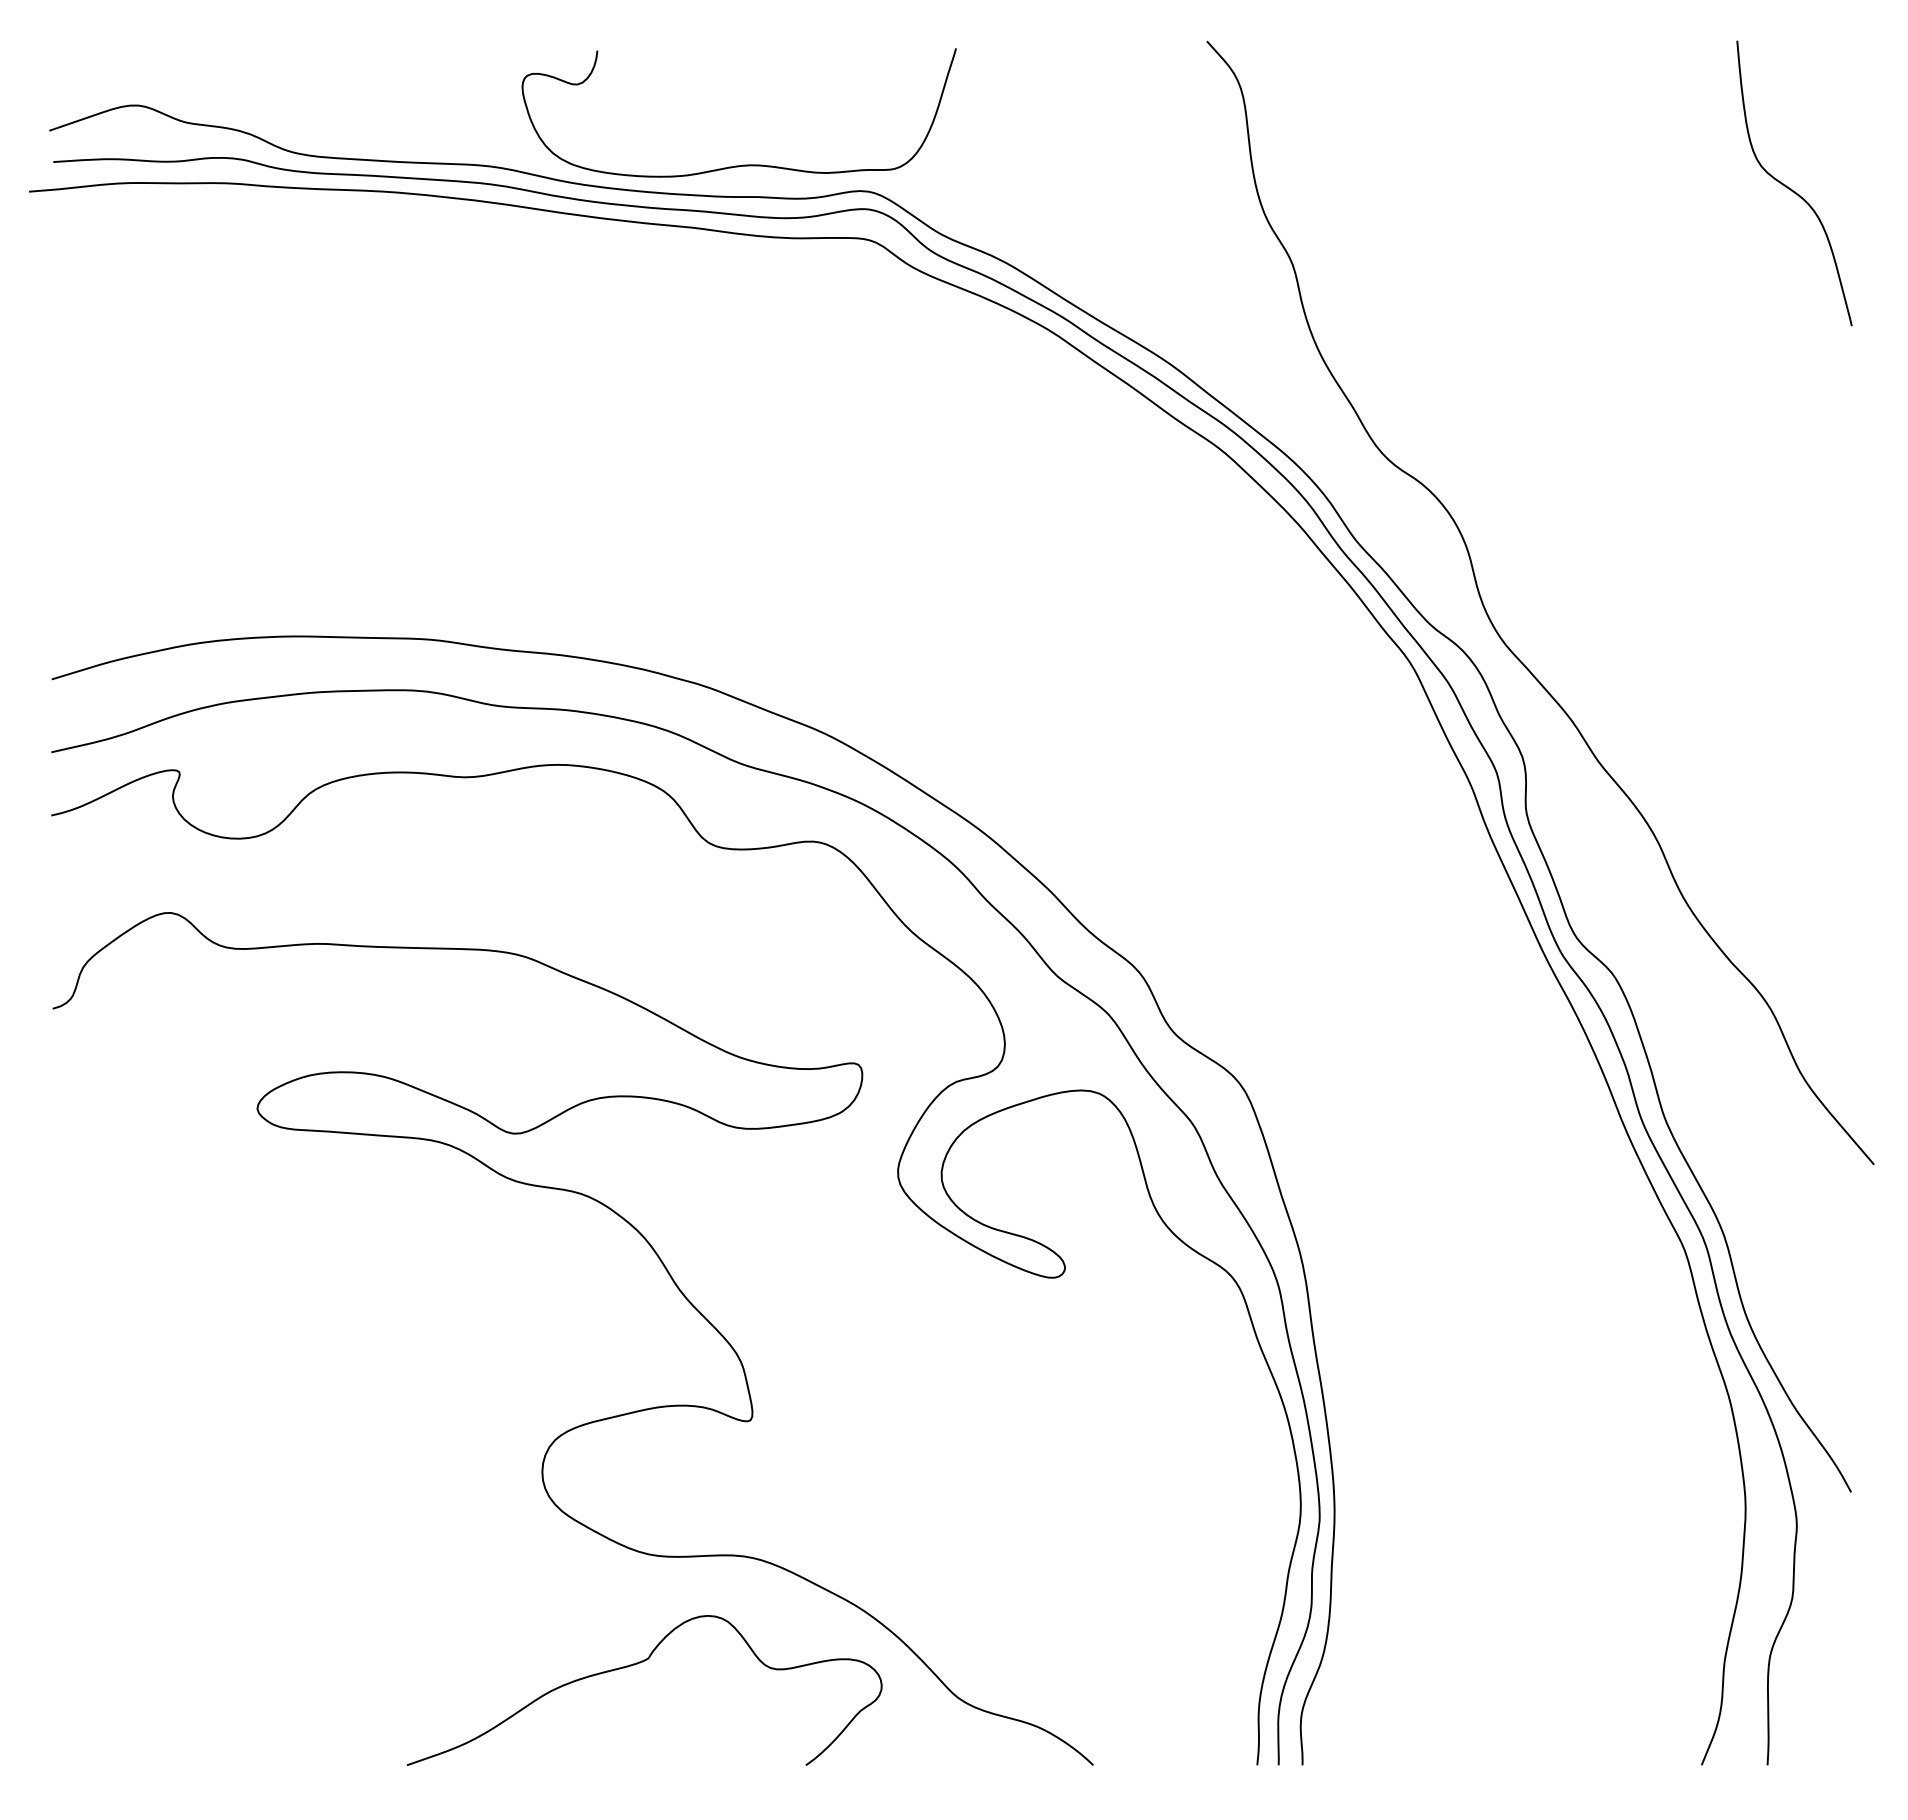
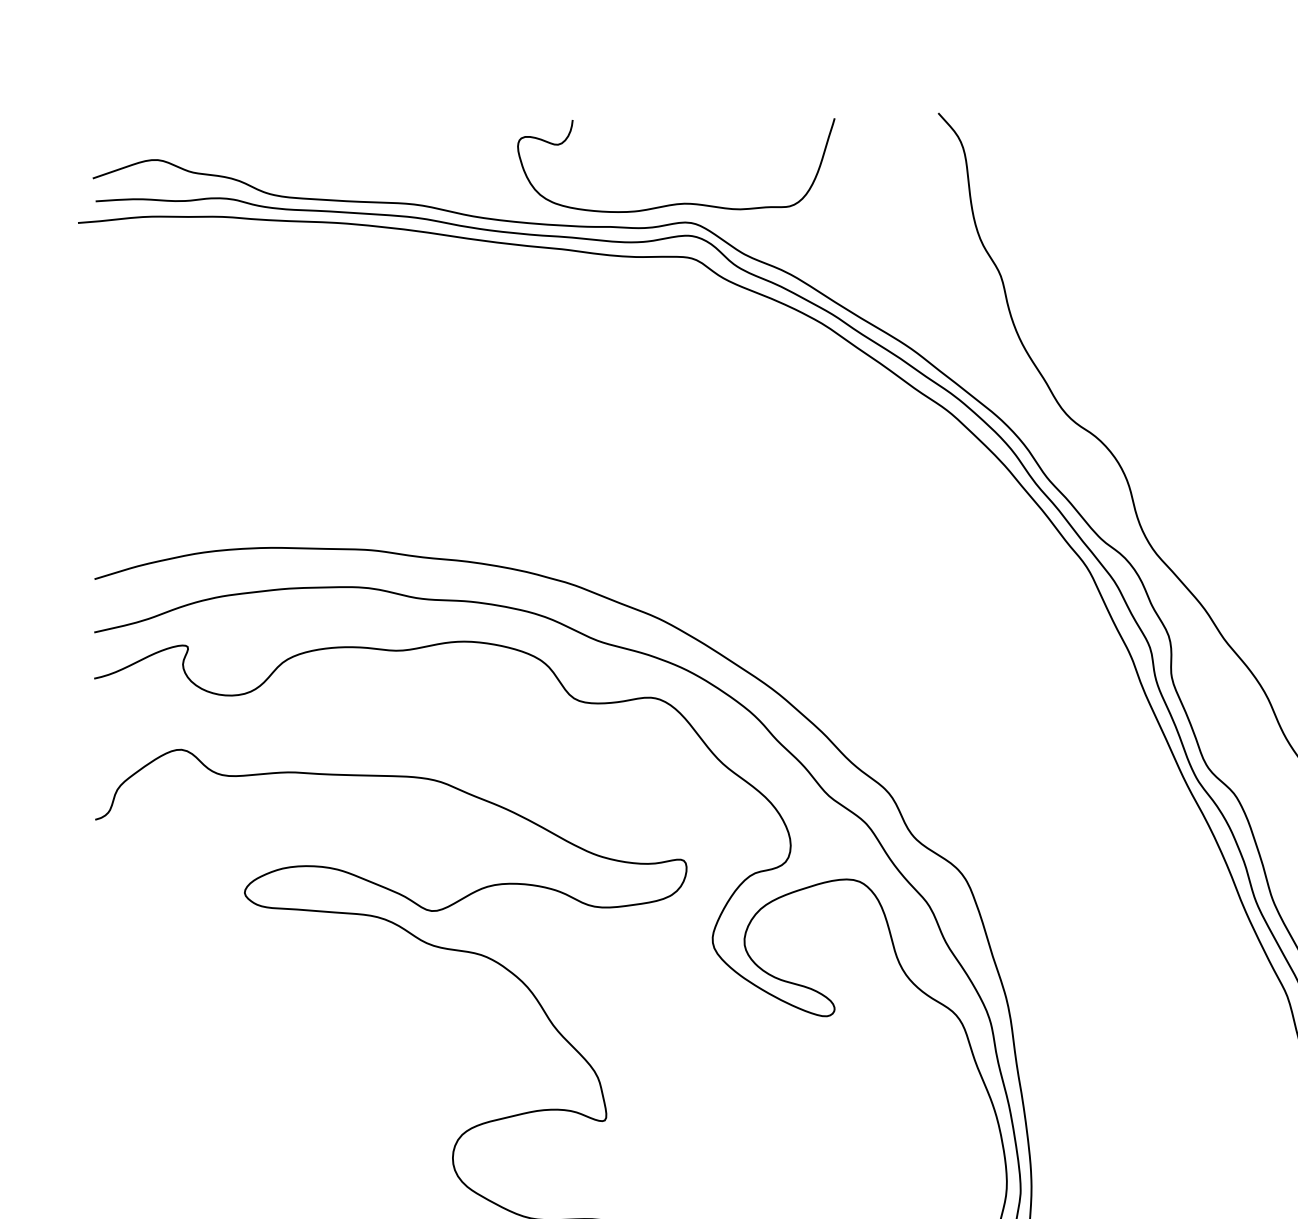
curve: (743, 164) -> (679, 203), moved

